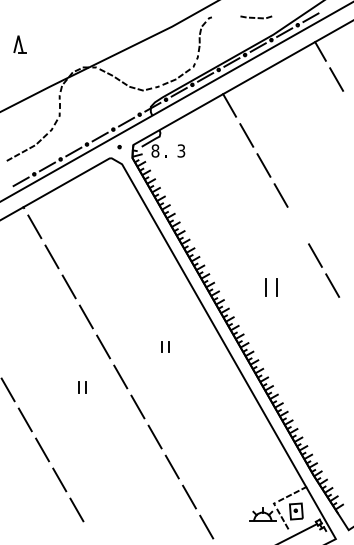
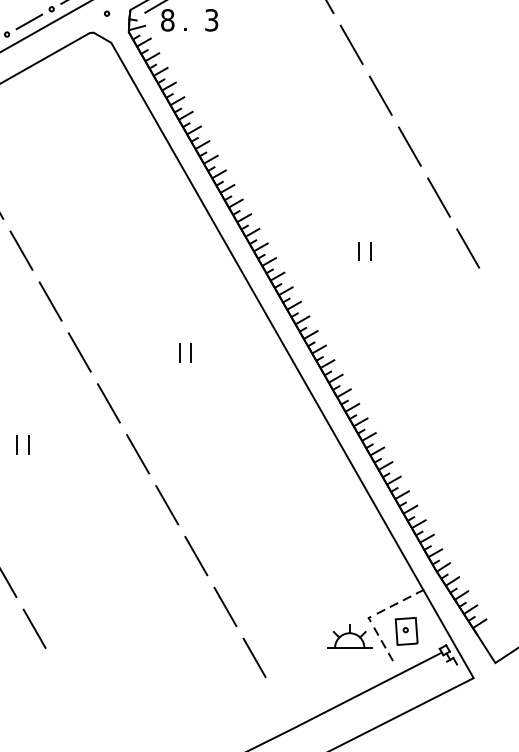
line: (297, 225) -> (408, 146), added
part: (271, 286) -> (364, 249), size x0.62
part: (82, 387) -> (22, 444), moved

